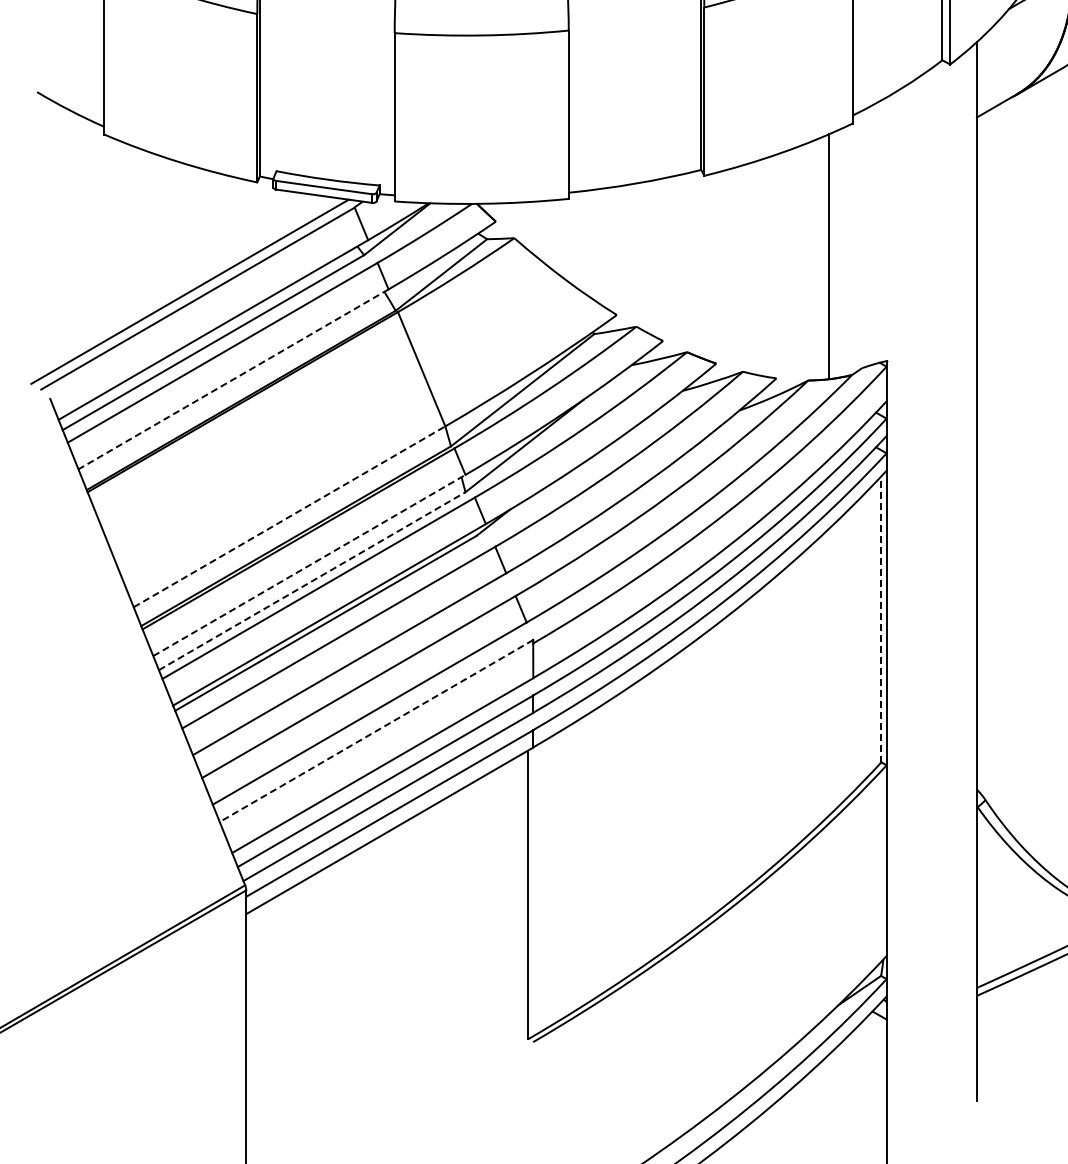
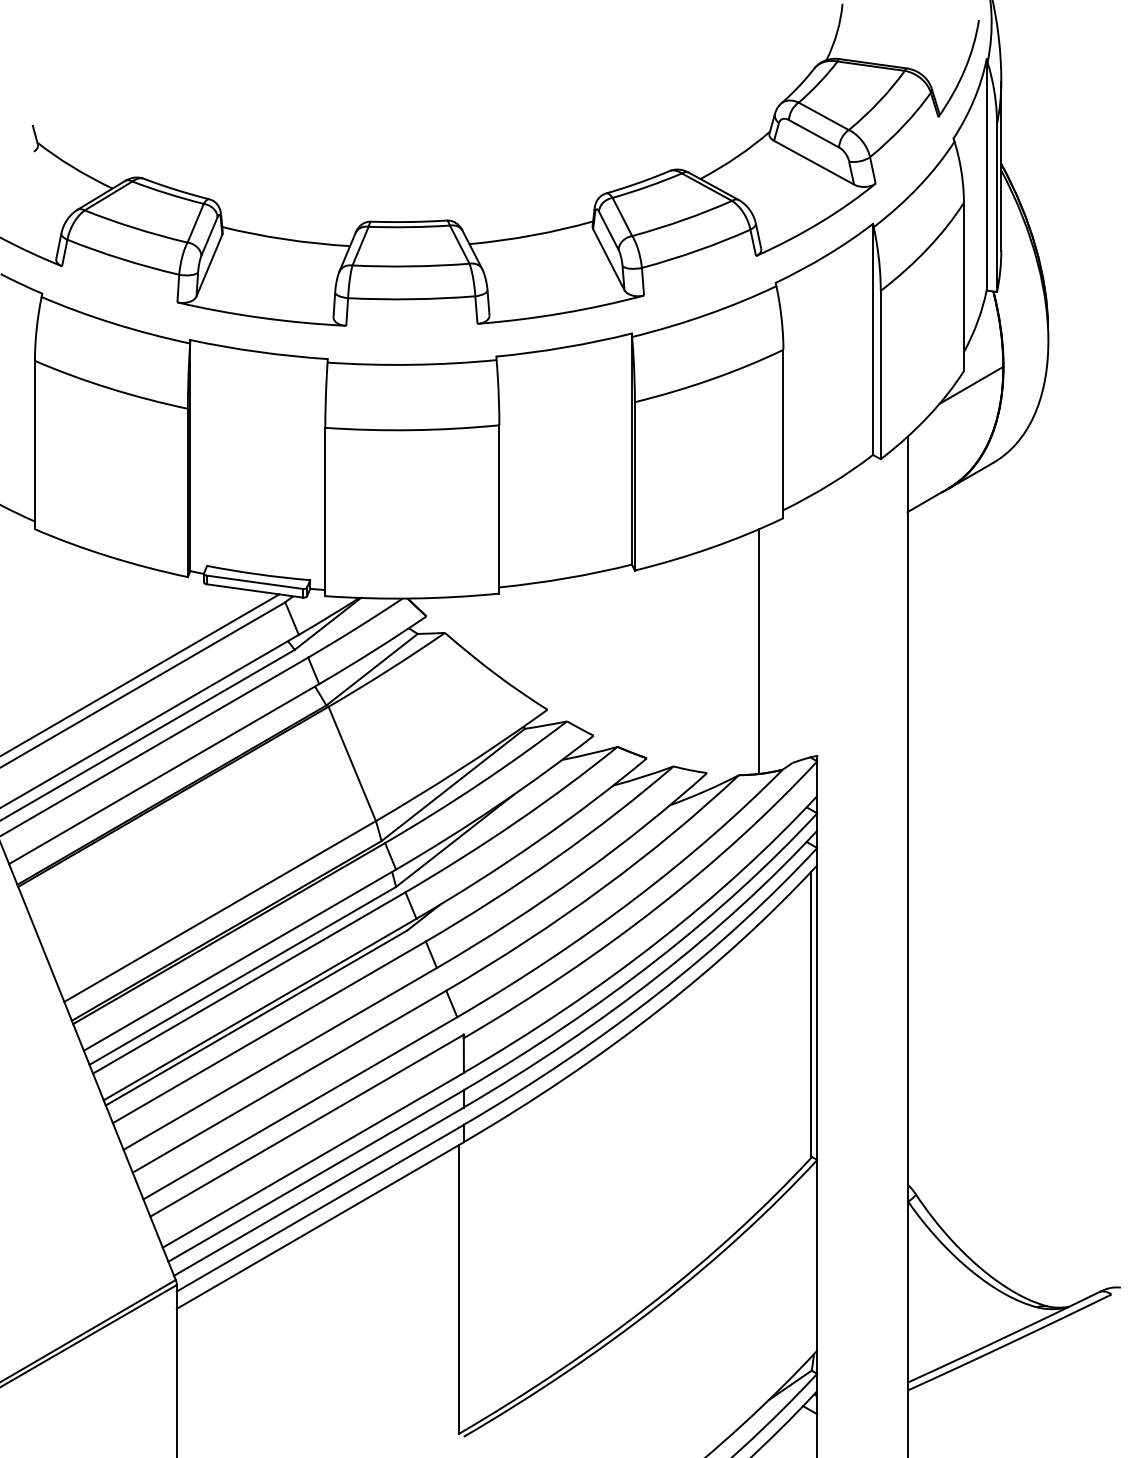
line: (232, 379) -> (163, 774), dashed -> solid
line: (289, 516) -> (220, 911), dashed -> solid
line: (309, 564) -> (240, 959), dashed -> solid
line: (312, 580) -> (243, 975), dashed -> solid
line: (880, 619) -> (811, 1014), dashed -> solid
line: (375, 730) -> (306, 1125), dashed -> solid

